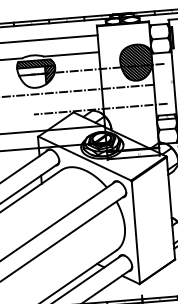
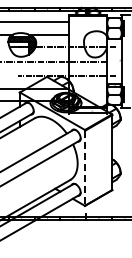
hatch: (136, 62) -> (95, 44), removed
line: (136, 233) -> (85, 168), solid -> dashed

